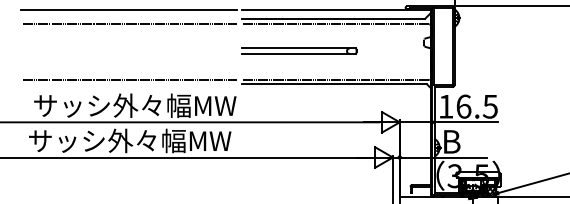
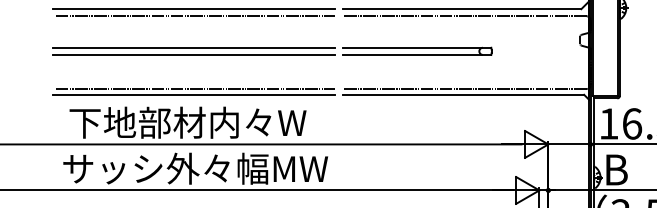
line: (128, 18) -> (193, 8), added
line: (128, 48) -> (193, 47), added
line: (128, 53) -> (193, 54), added
line: (128, 84) -> (193, 94), added
text: (134, 105) -> (201, 122), サッシ外々幅MW -> 下地部材内々W

